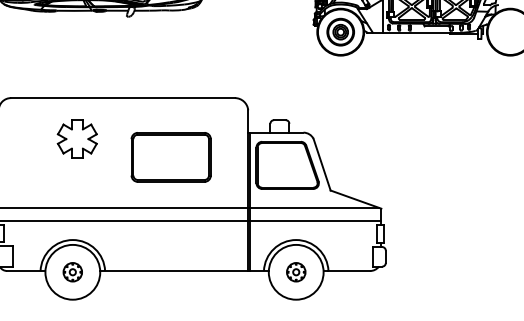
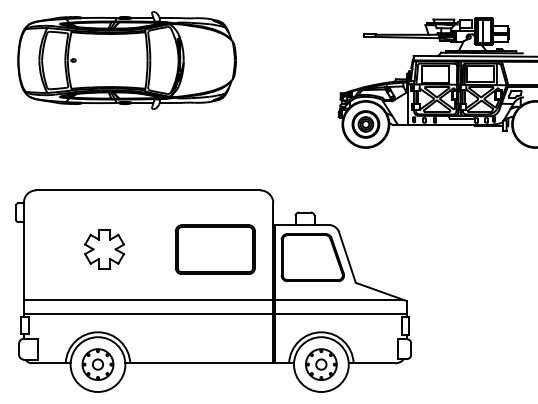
part: (77, 139) -> (104, 249), moved
part: (170, 157) -> (214, 249), moved
part: (72, 272) -> (97, 364), size x1.67
part: (296, 272) -> (321, 364), size x1.67

